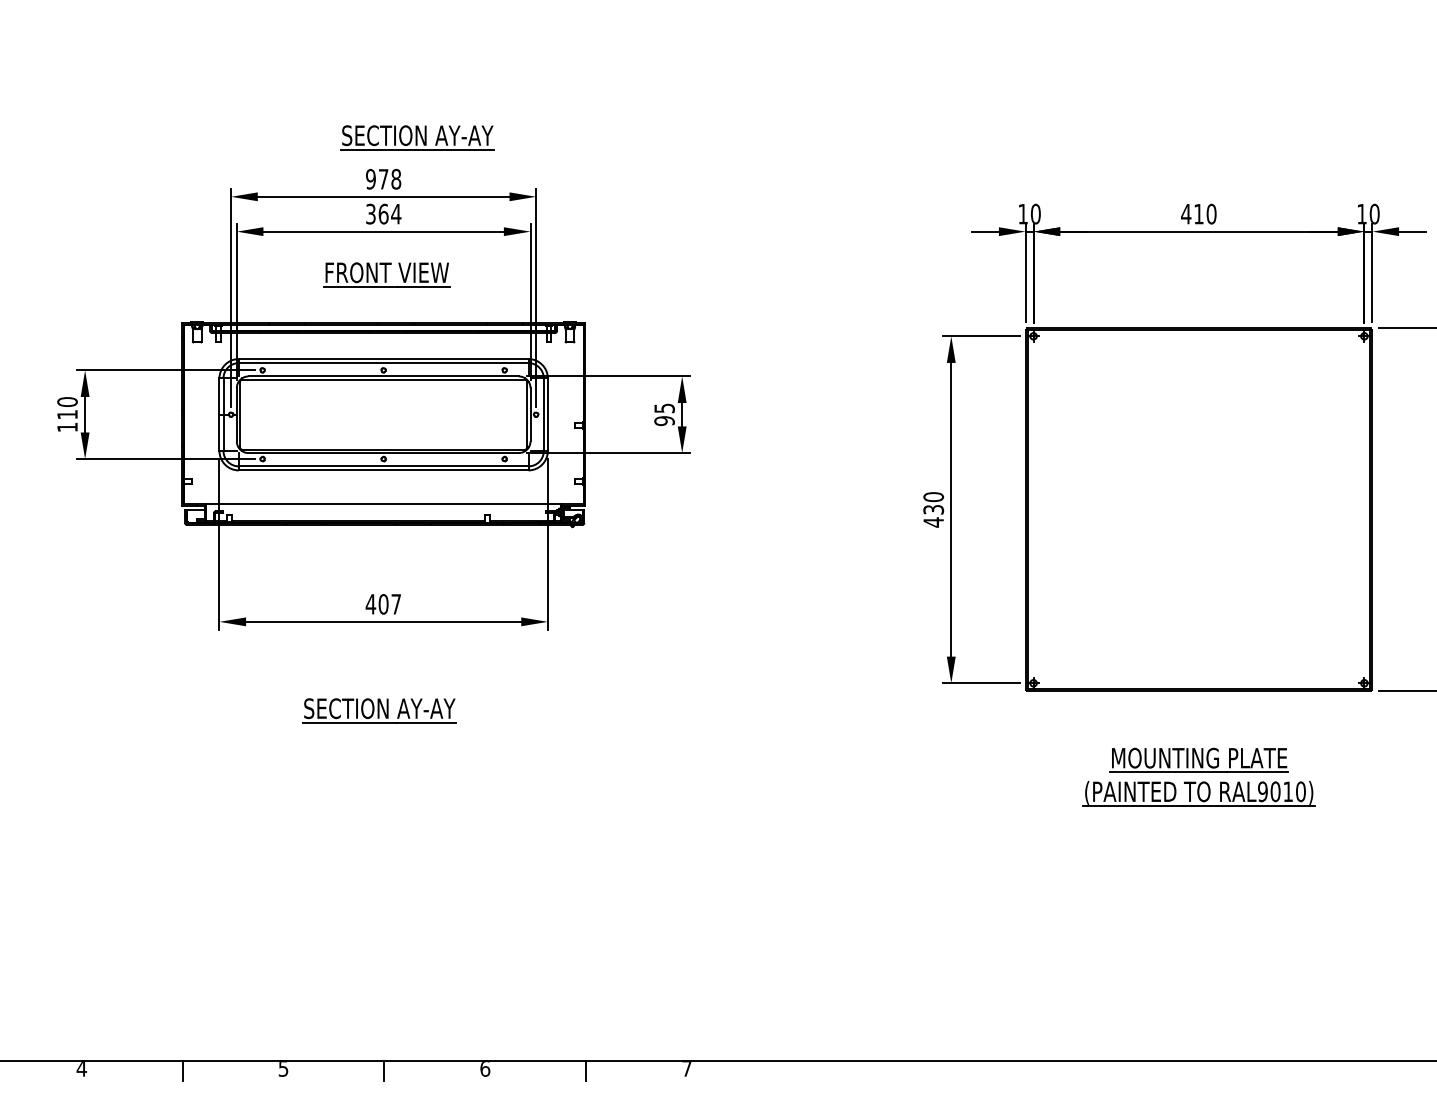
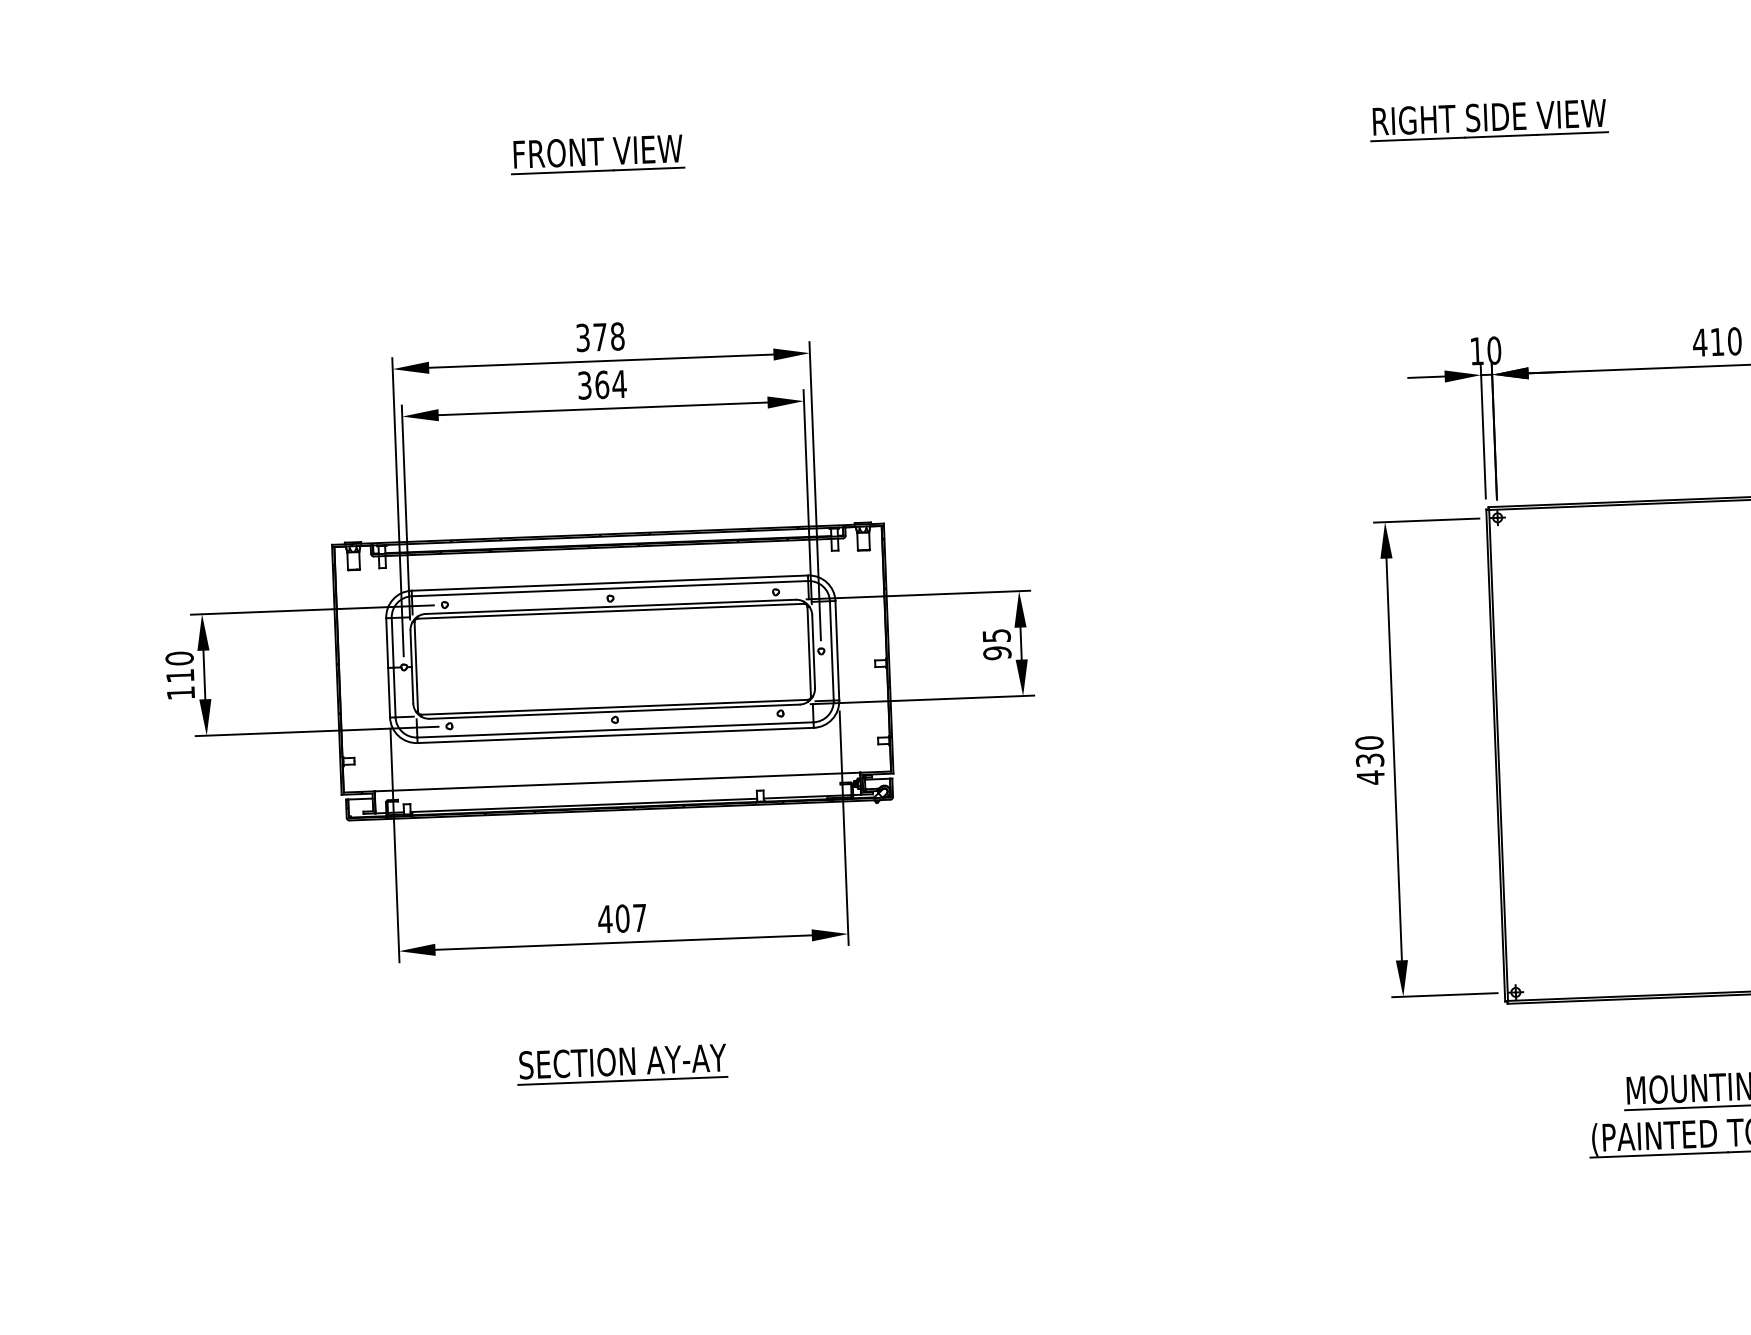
part: (1038, 45) -> (1489, 119), added
part: (417, 137) -> (644, 278), removed
text: (370, 179) -> (582, 338), 978 -> 378
part: (386, 274) -> (597, 154), moved

